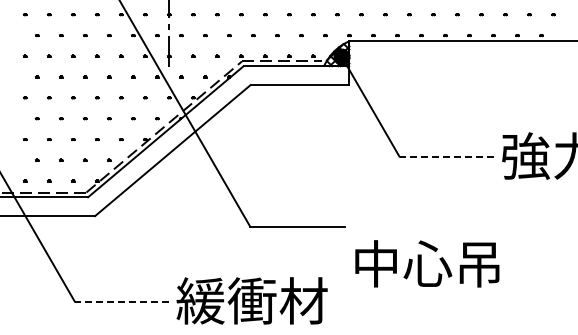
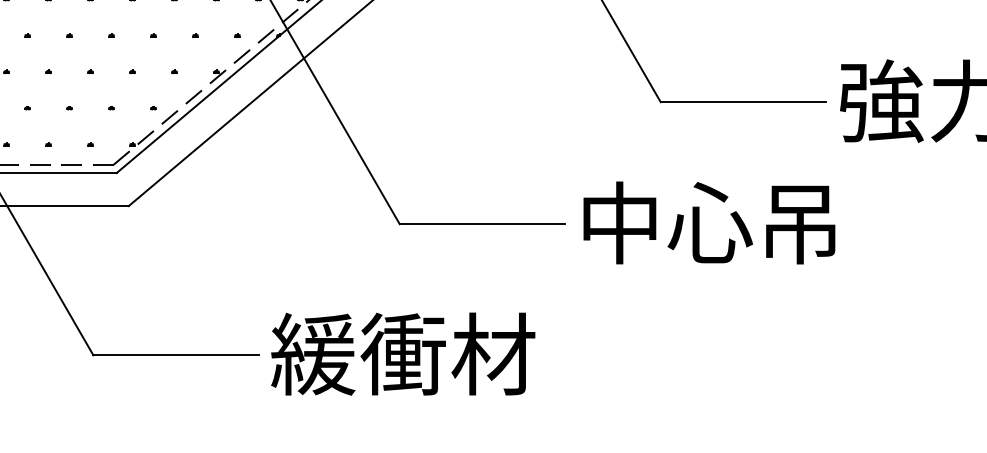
line: (446, 156) -> (742, 101), dashed -> solid
text: (427, 263) -> (709, 222), moved
line: (121, 301) -> (175, 355), dashed -> solid

